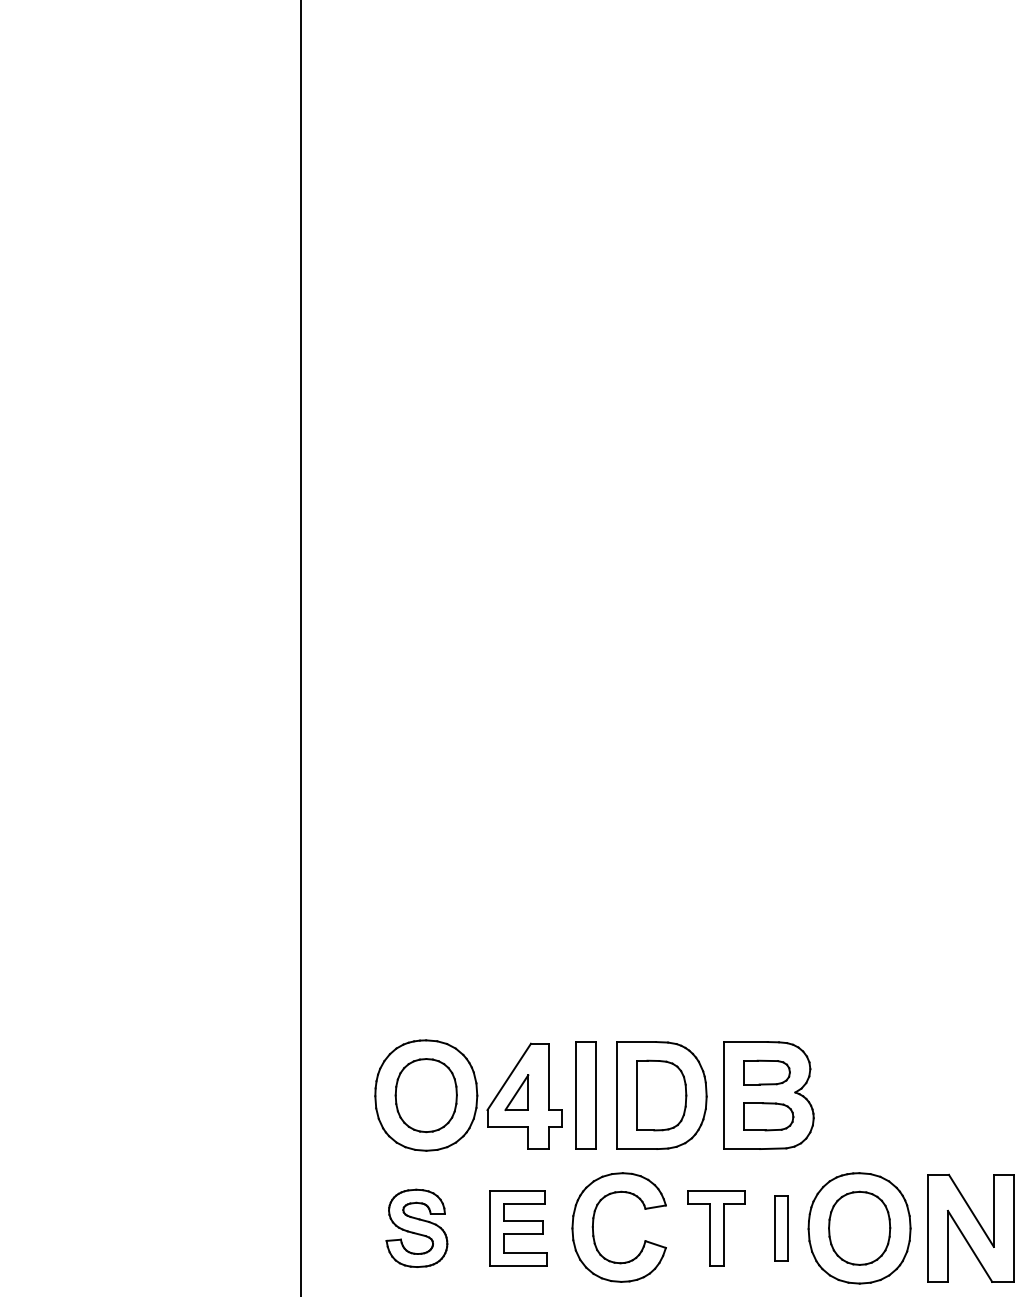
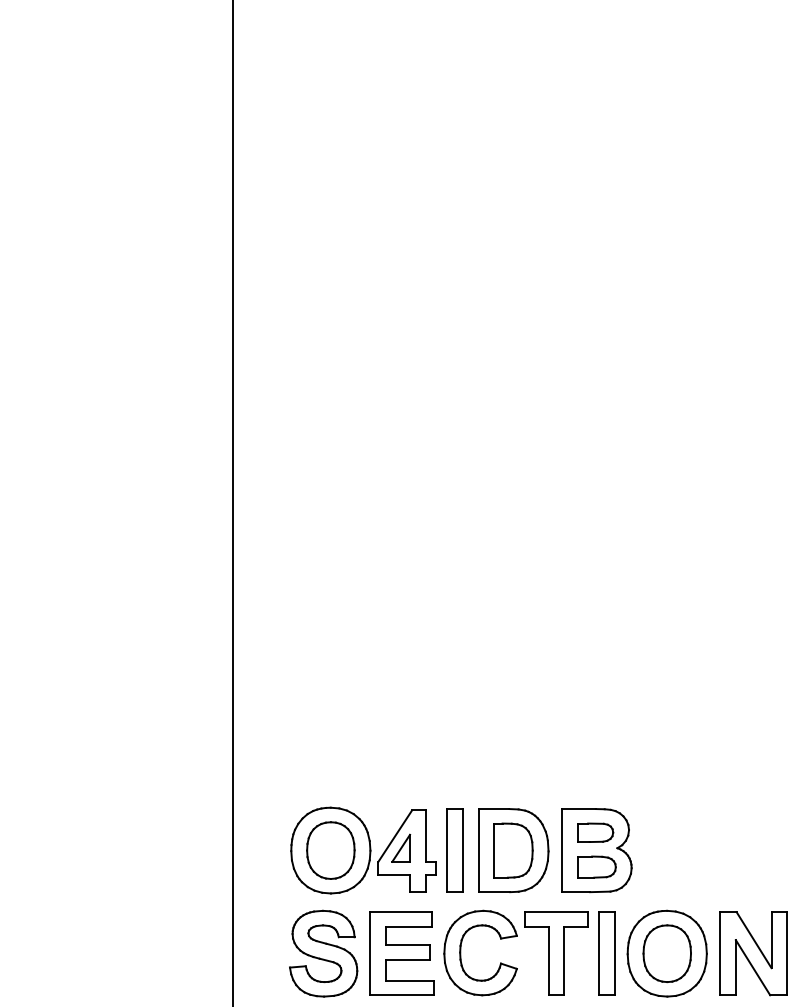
part: (416, 1228) -> (323, 953), size x1.43
part: (517, 1228) -> (401, 953), size x1.43
part: (716, 1228) -> (556, 953), size x1.43
part: (781, 1228) -> (606, 953), size x1.67

